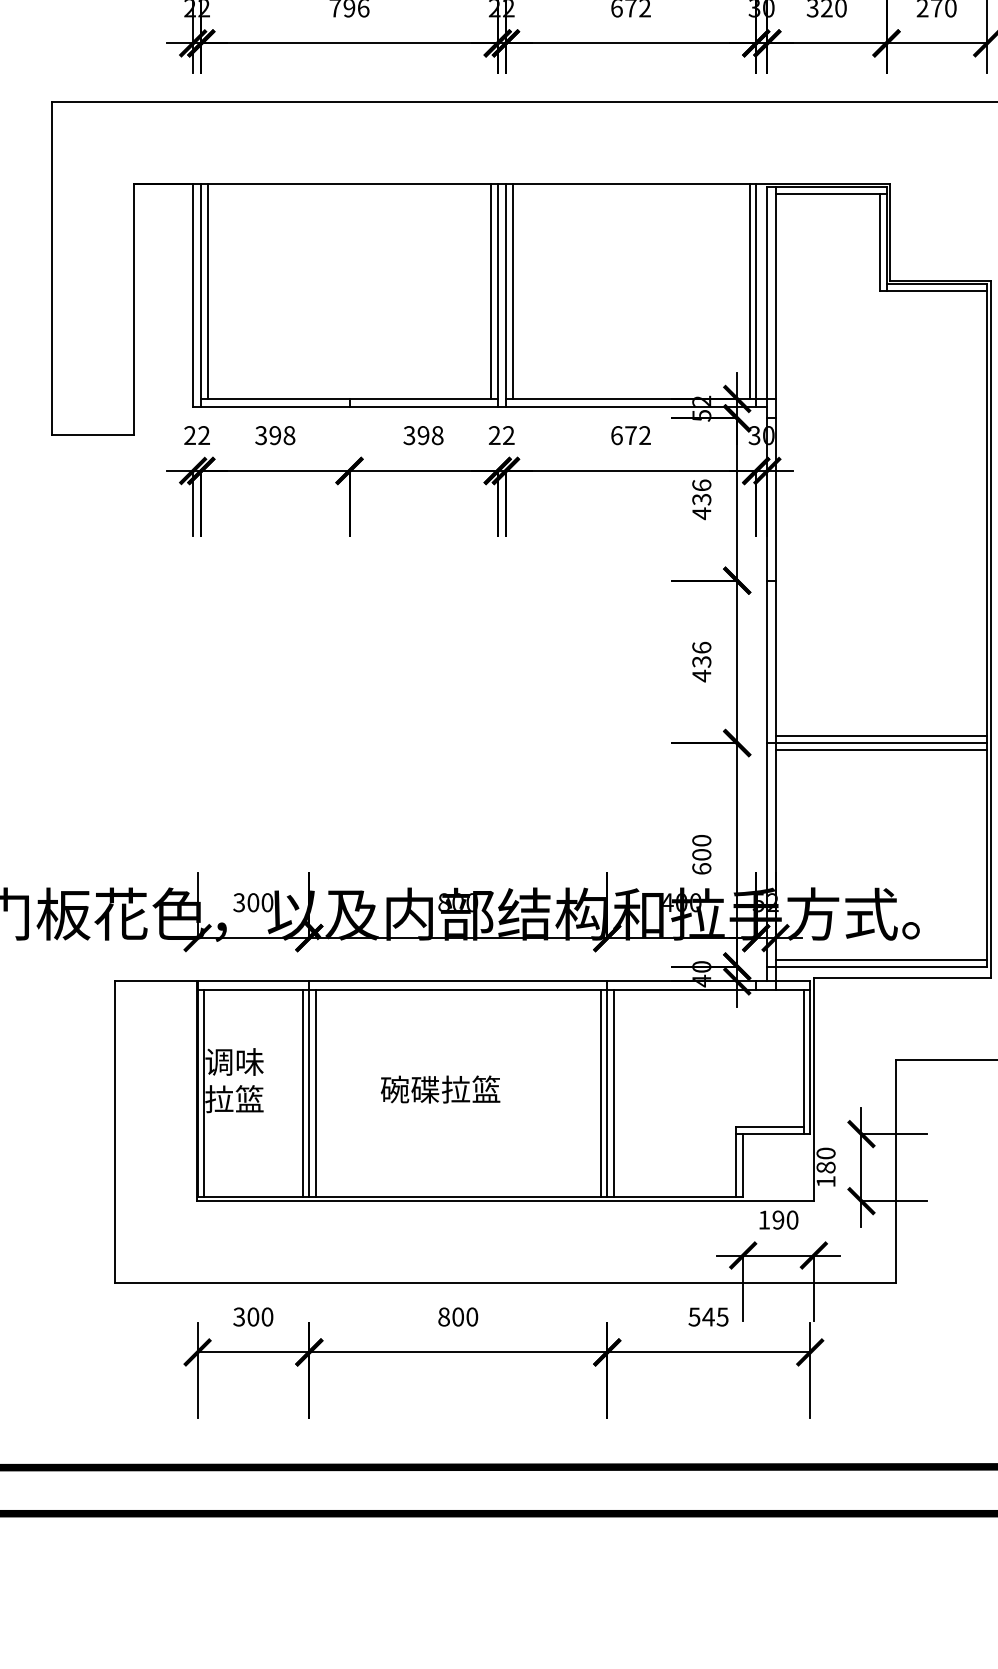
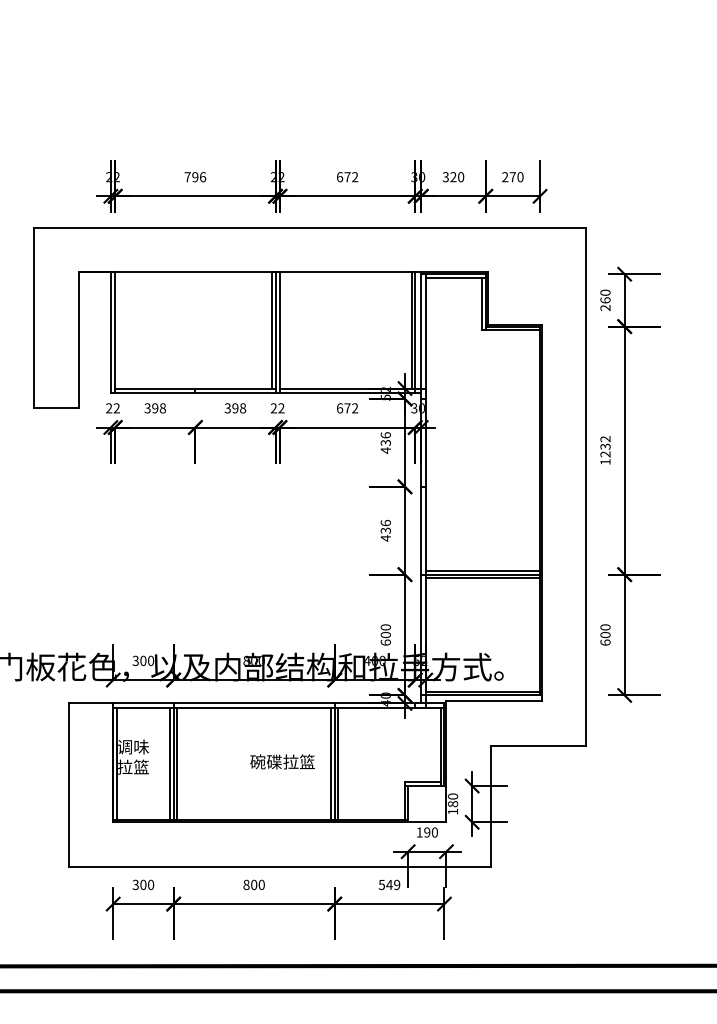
line: (207, 291) -> (118, 330), removed
line: (512, 291) -> (283, 330), removed
text: (440, 1088) -> (282, 761), moved
text: (723, 1316) -> (397, 884), 545 -> 549

